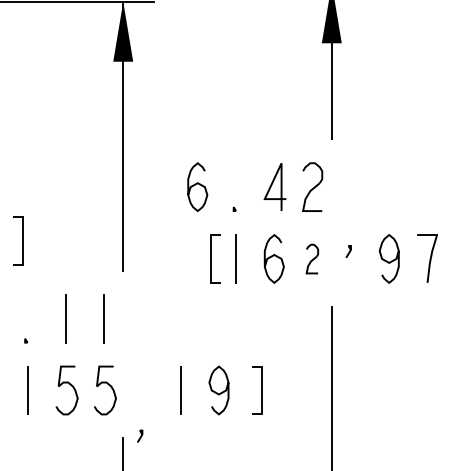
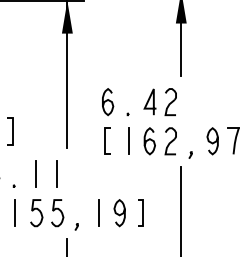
line: (348, 250) -> (190, 154), moved
line: (211, 257) -> (105, 140), moved
part: (312, 259) -> (170, 141), size x1.67
line: (139, 435) -> (76, 226), moved

